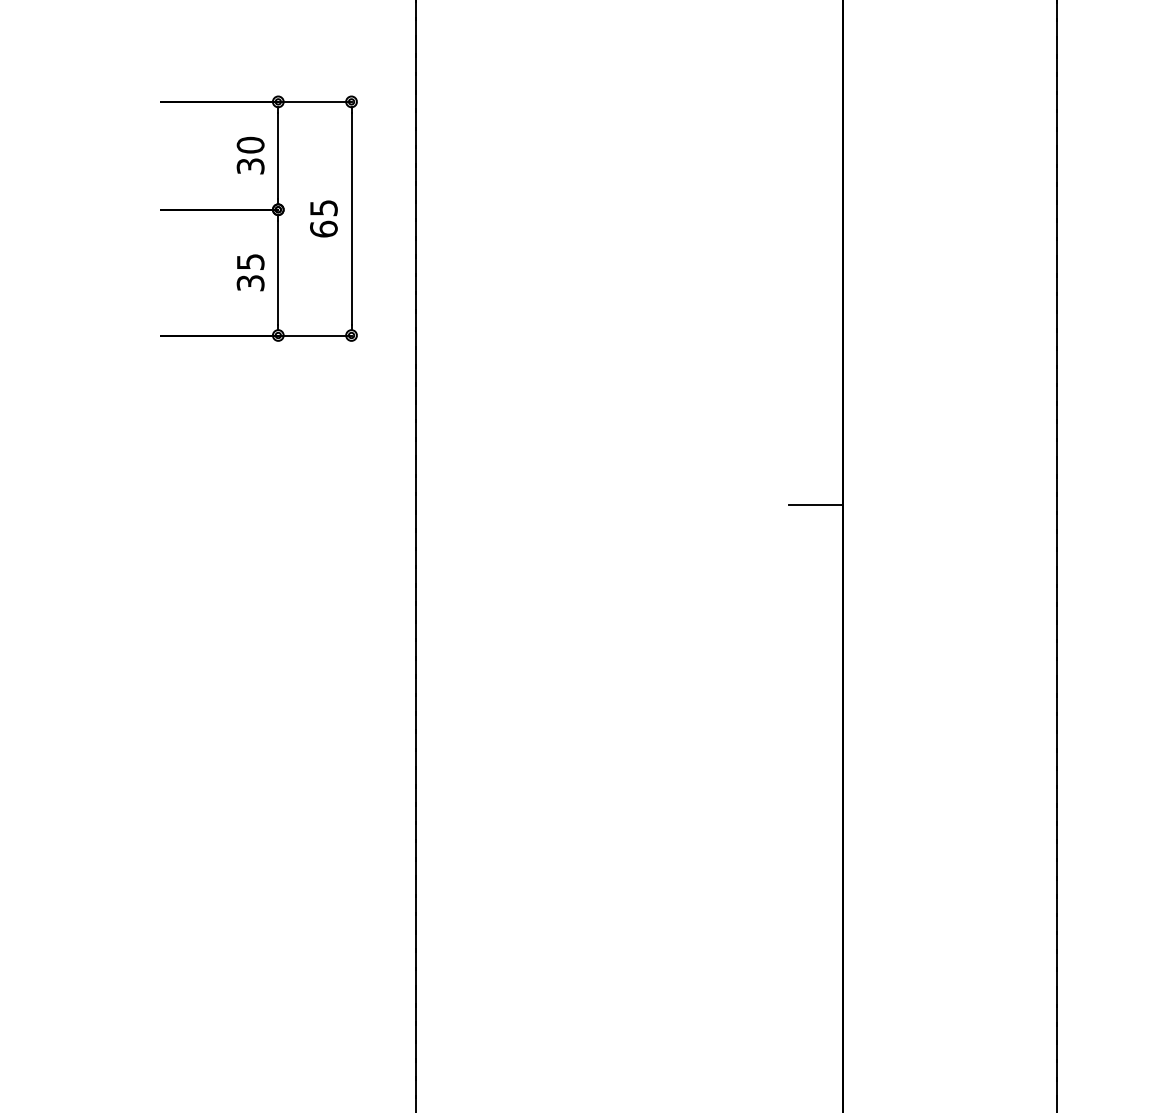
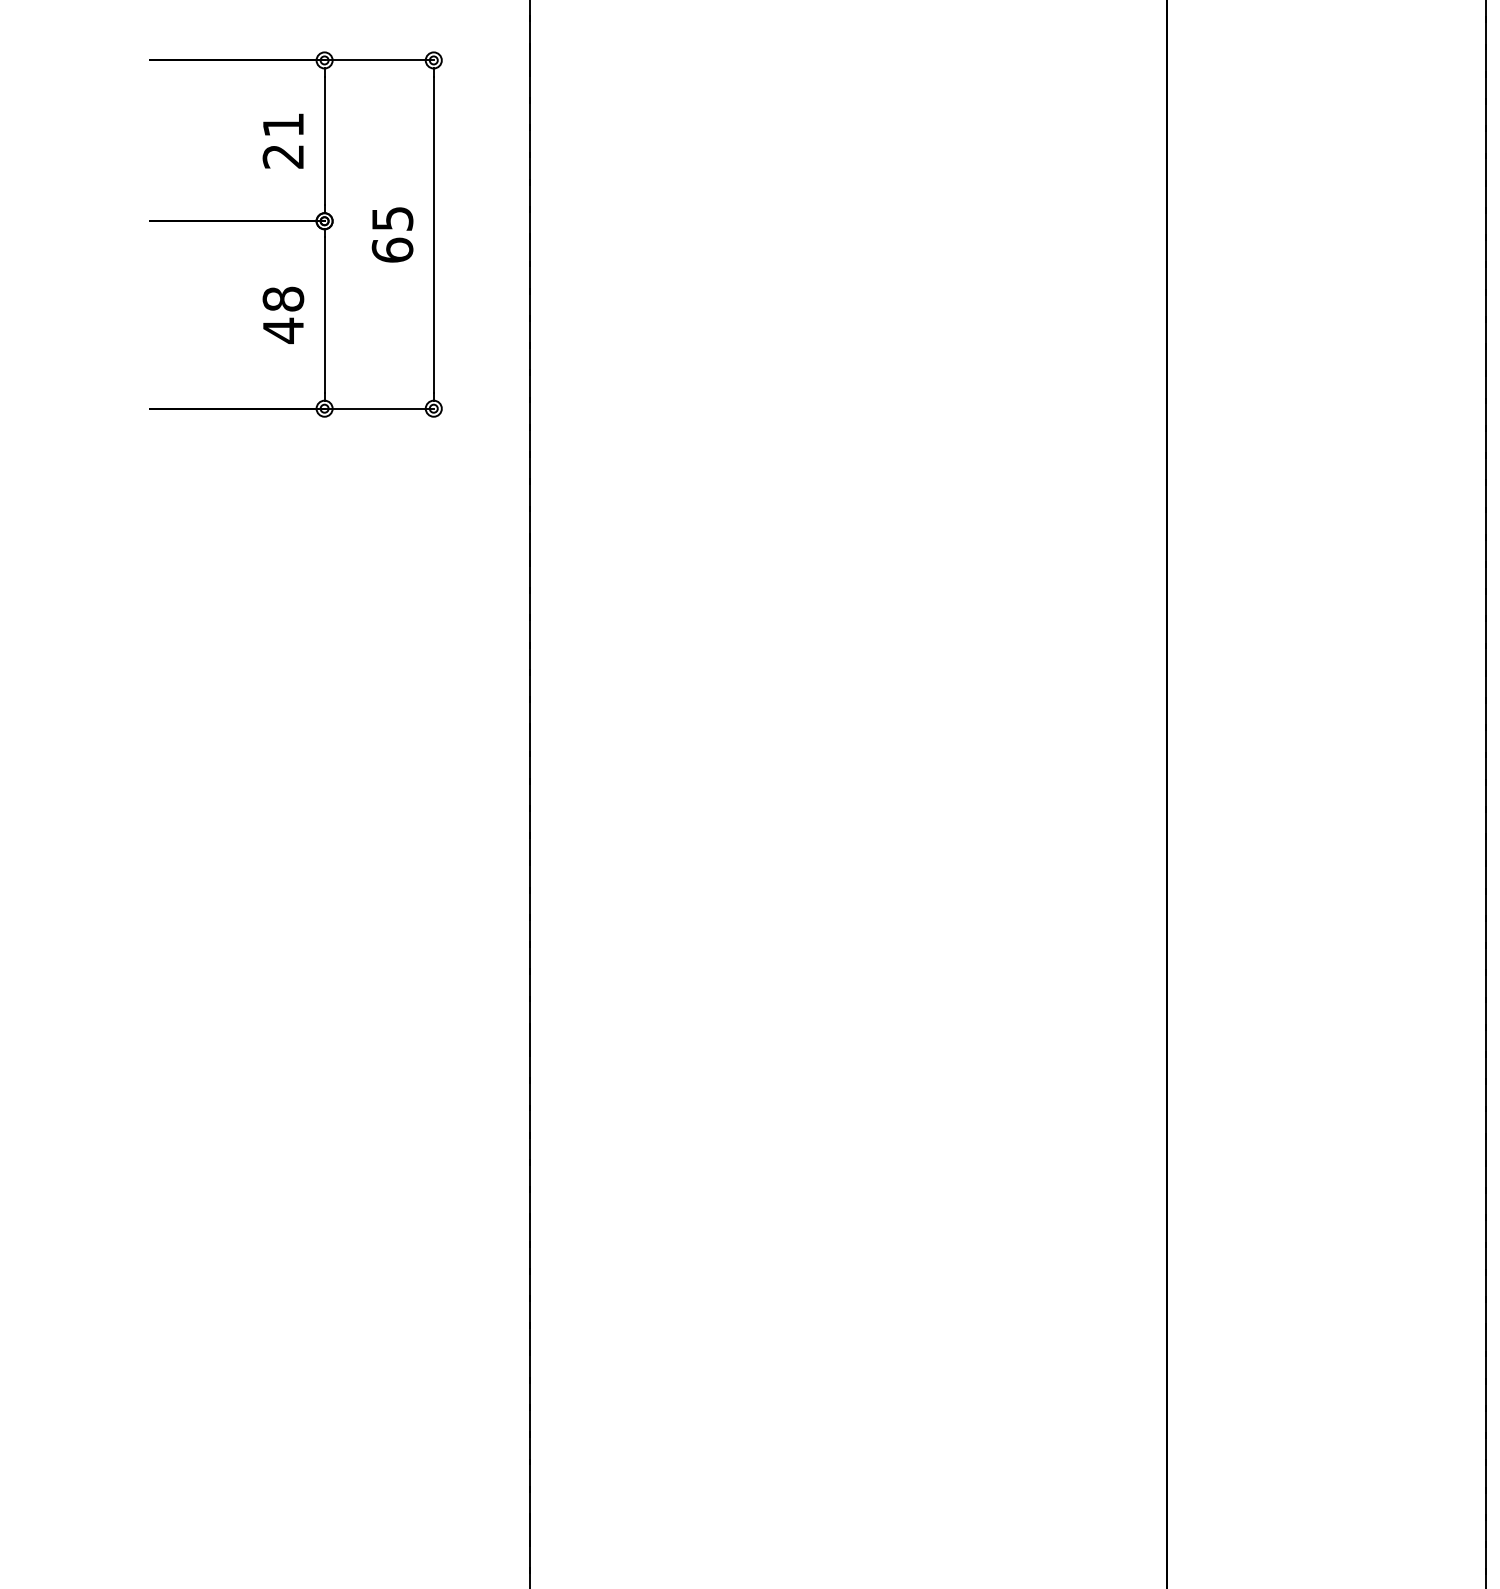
text: (250, 155) -> (283, 140), 30 -> 21
text: (250, 272) -> (283, 314), 35 -> 48
line: (816, 504) -> (1126, 660), removed

